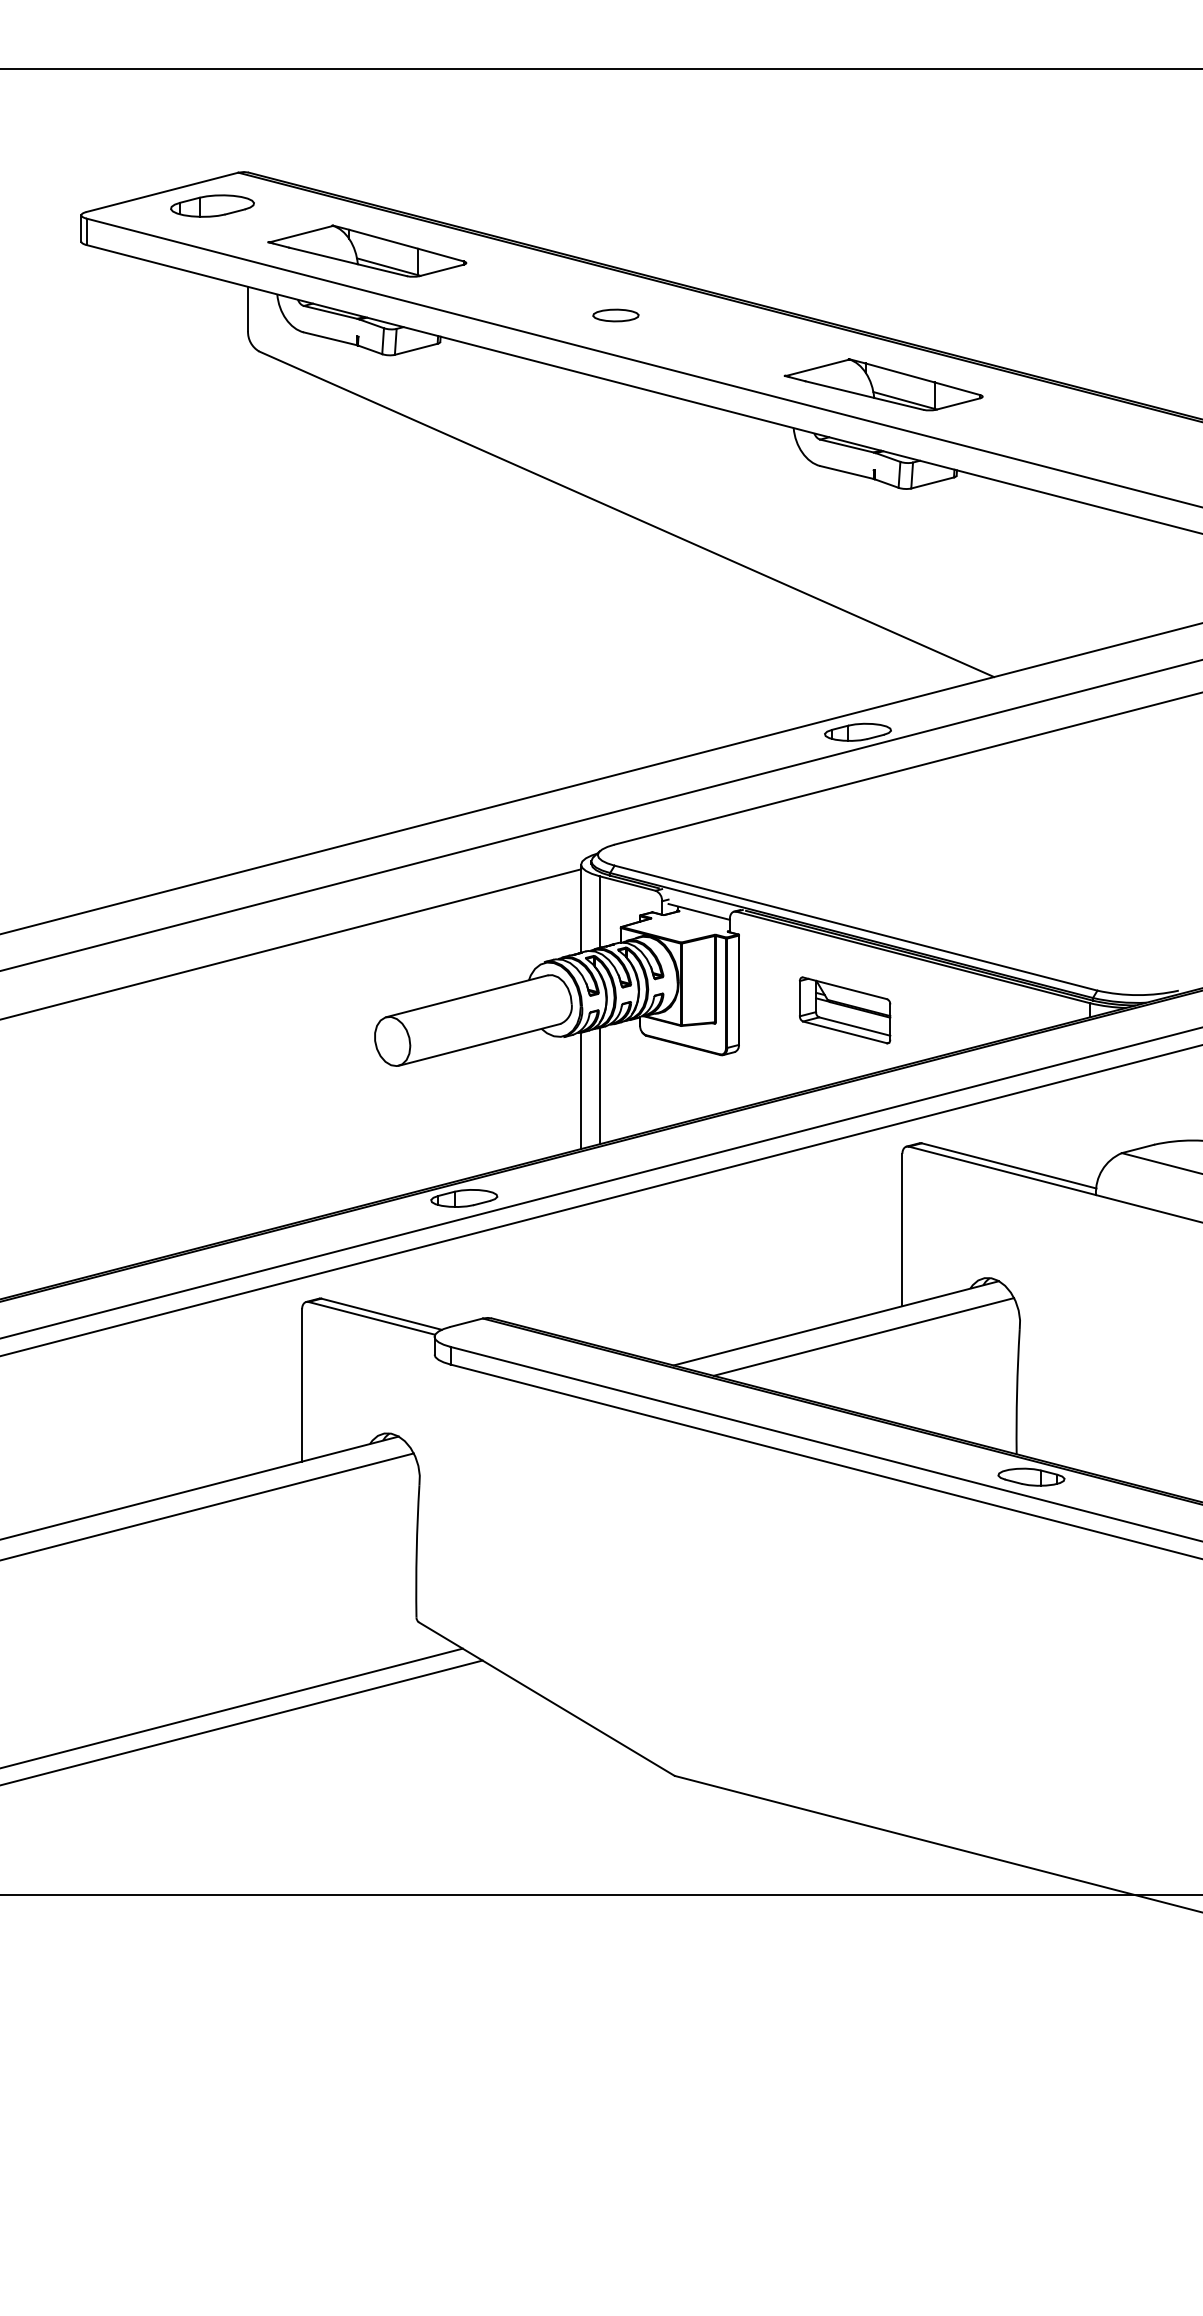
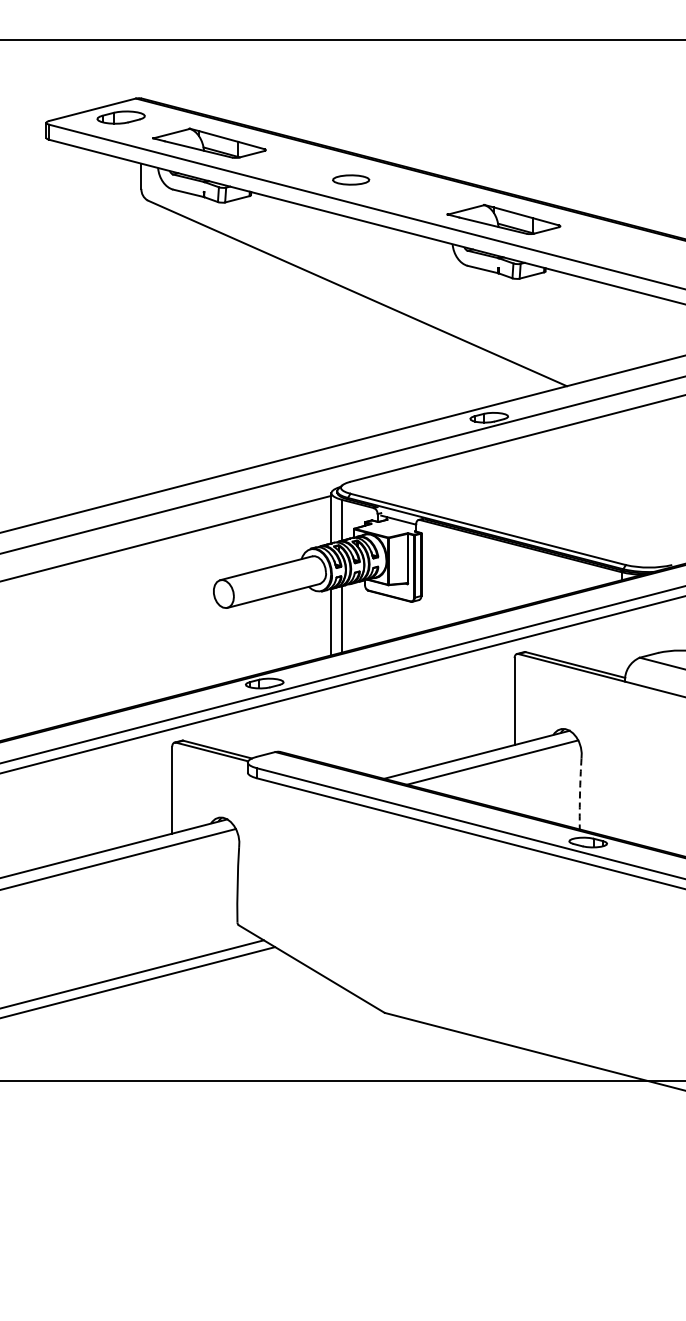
part: (616, 314) -> (351, 179), size x1.4
part: (844, 1010) -> (481, 576), removed
arc: (1017, 1391) -> (580, 793), solid -> dashed

